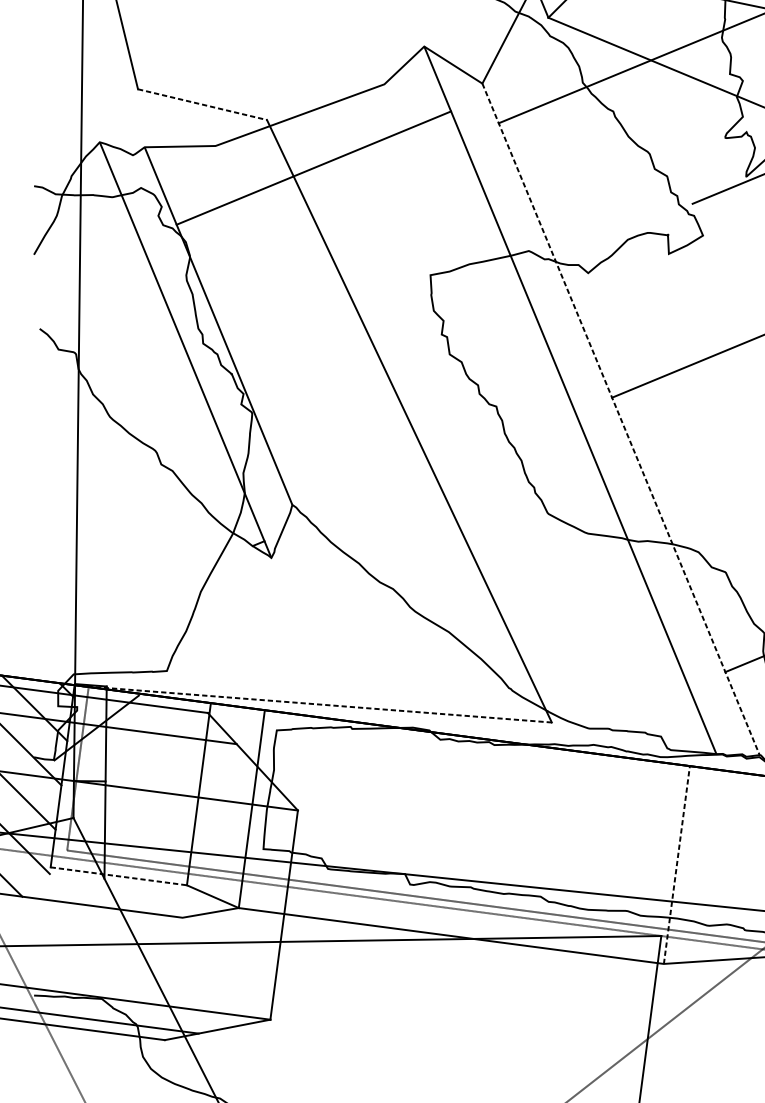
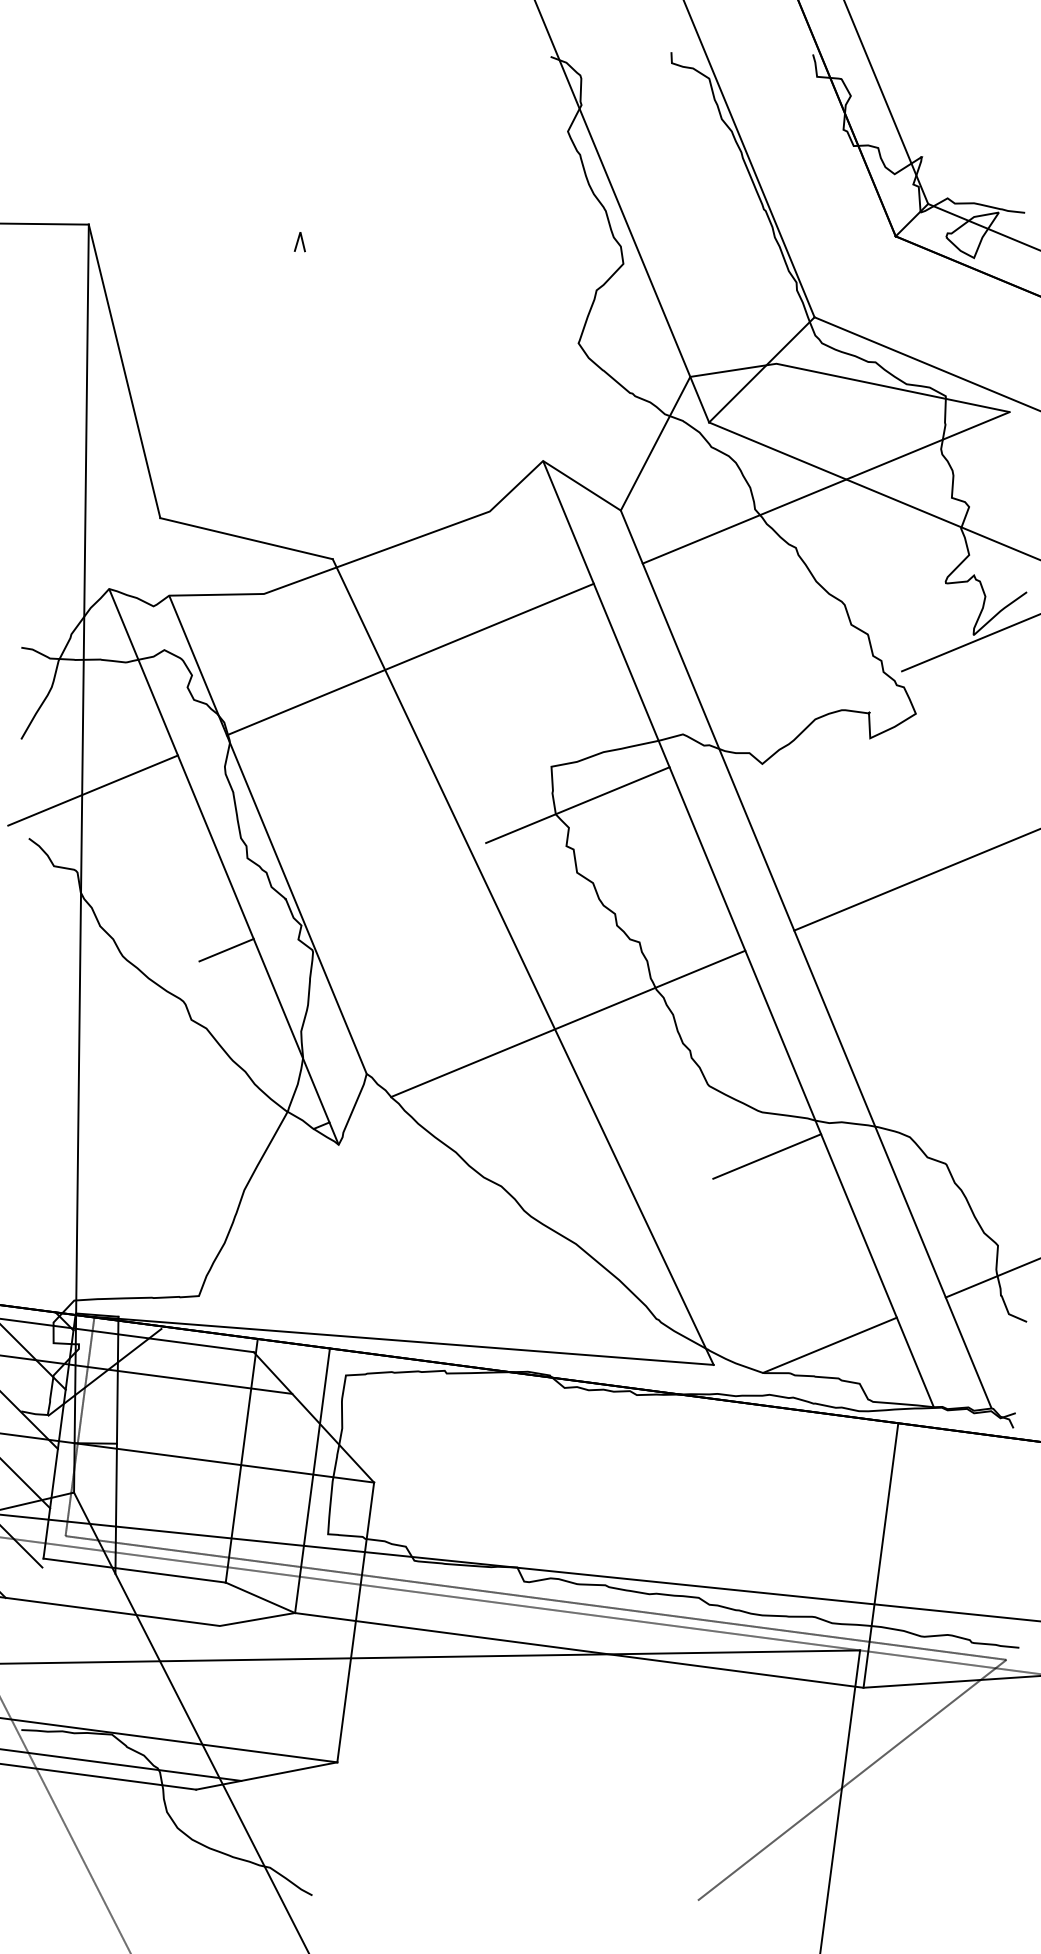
line: (202, 104) -> (246, 538), dashed -> solid
line: (313, 168) -> (409, 659), moved
line: (87, 292) -> (92, 790), added
line: (449, 304) -> (577, 805), added
line: (187, 411) -> (226, 949), added
line: (621, 419) -> (806, 959), dashed -> solid
line: (443, 467) -> (568, 1023), added
line: (592, 566) -> (767, 1156), added
line: (316, 704) -> (398, 1340), dashed -> solid
line: (638, 707) -> (829, 1344), added
line: (676, 865) -> (880, 1555), dashed -> solid
line: (118, 876) -> (134, 1570), dashed -> solid

